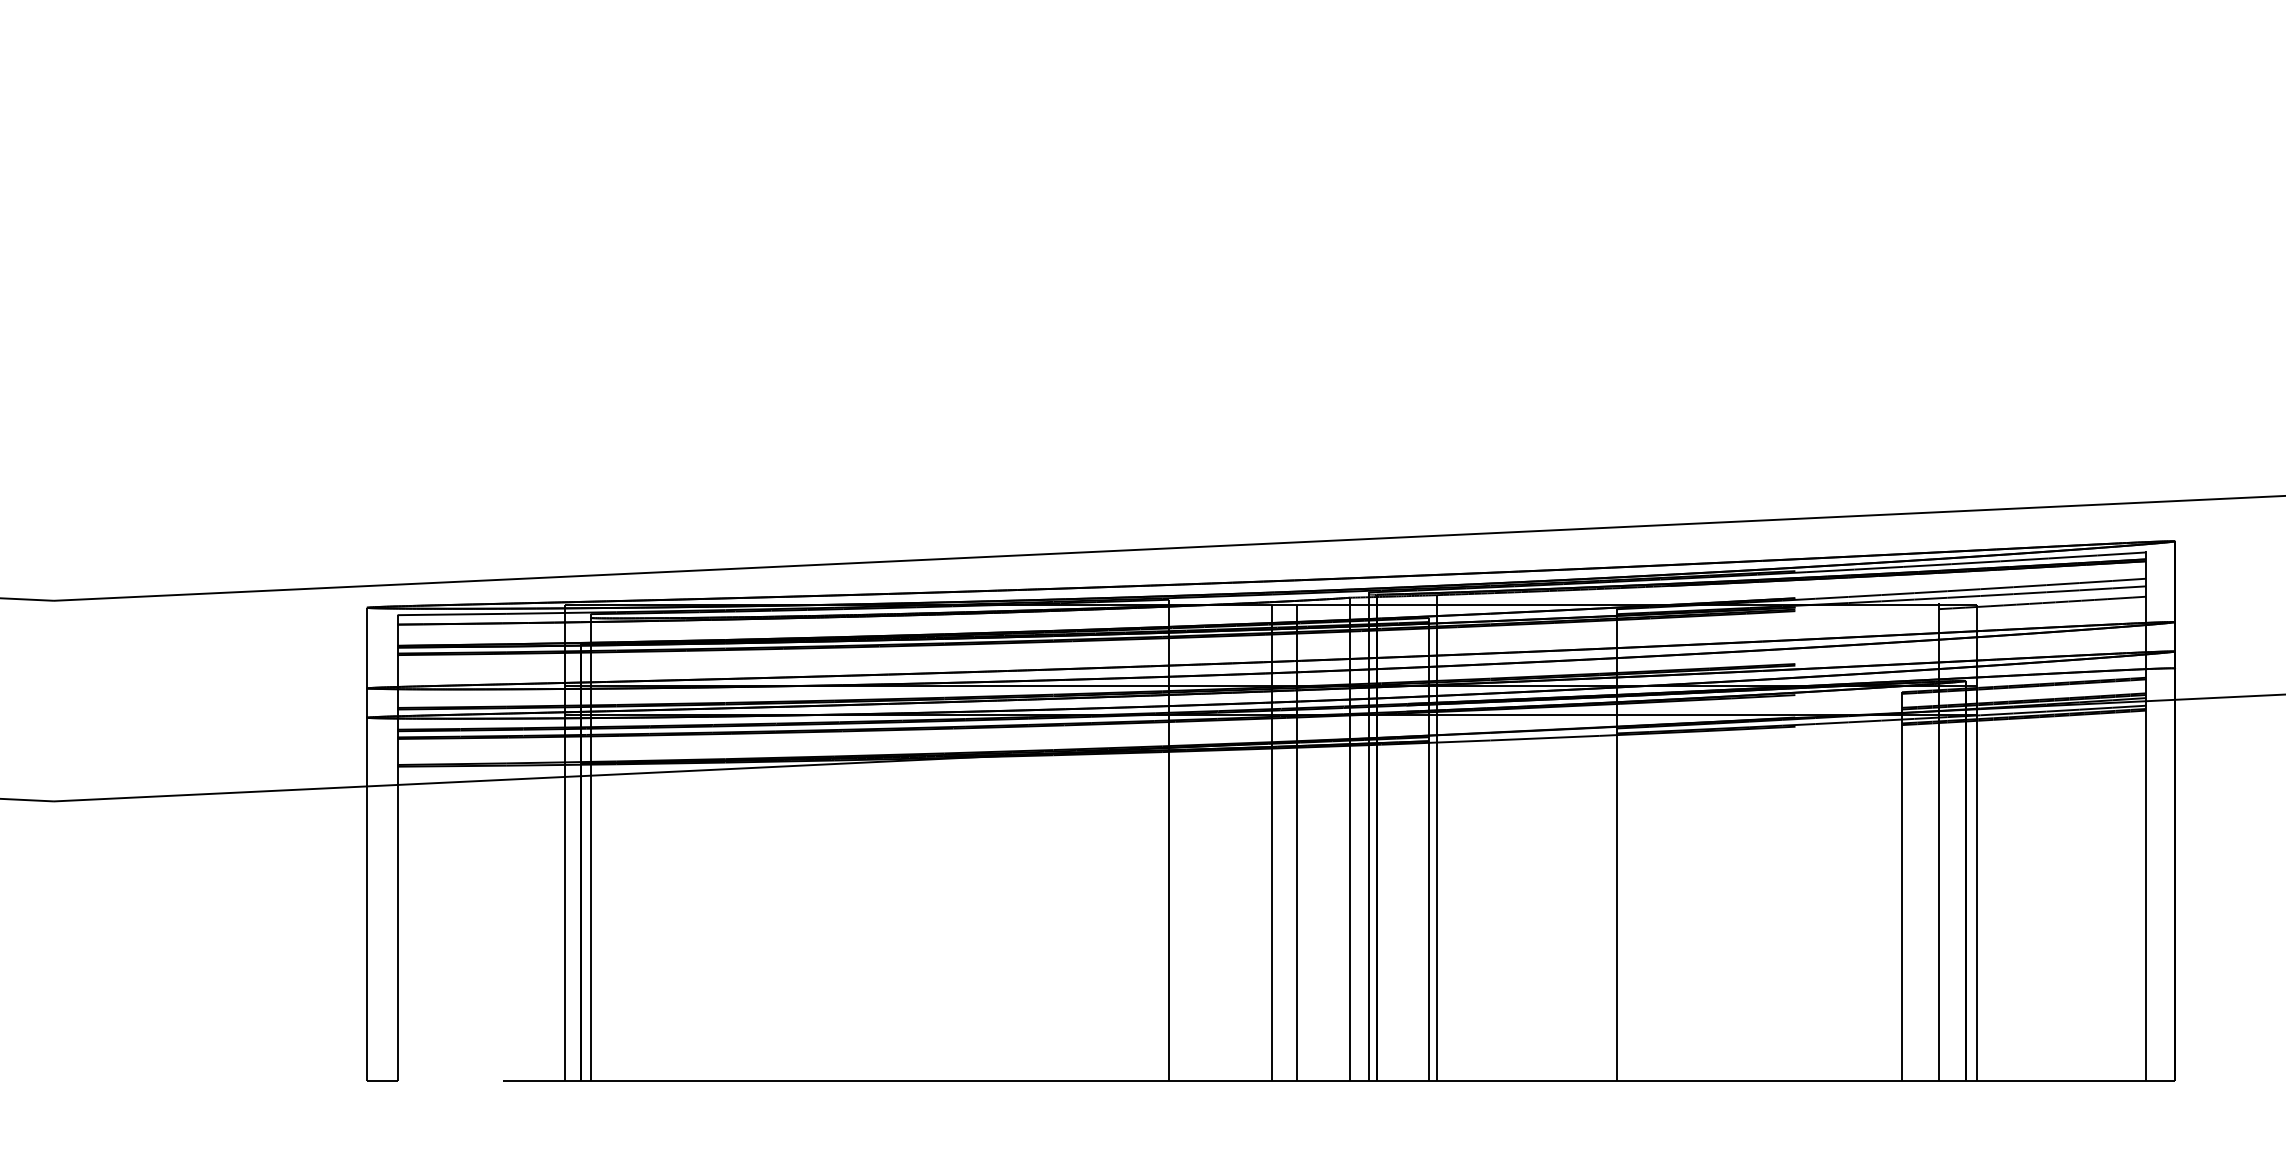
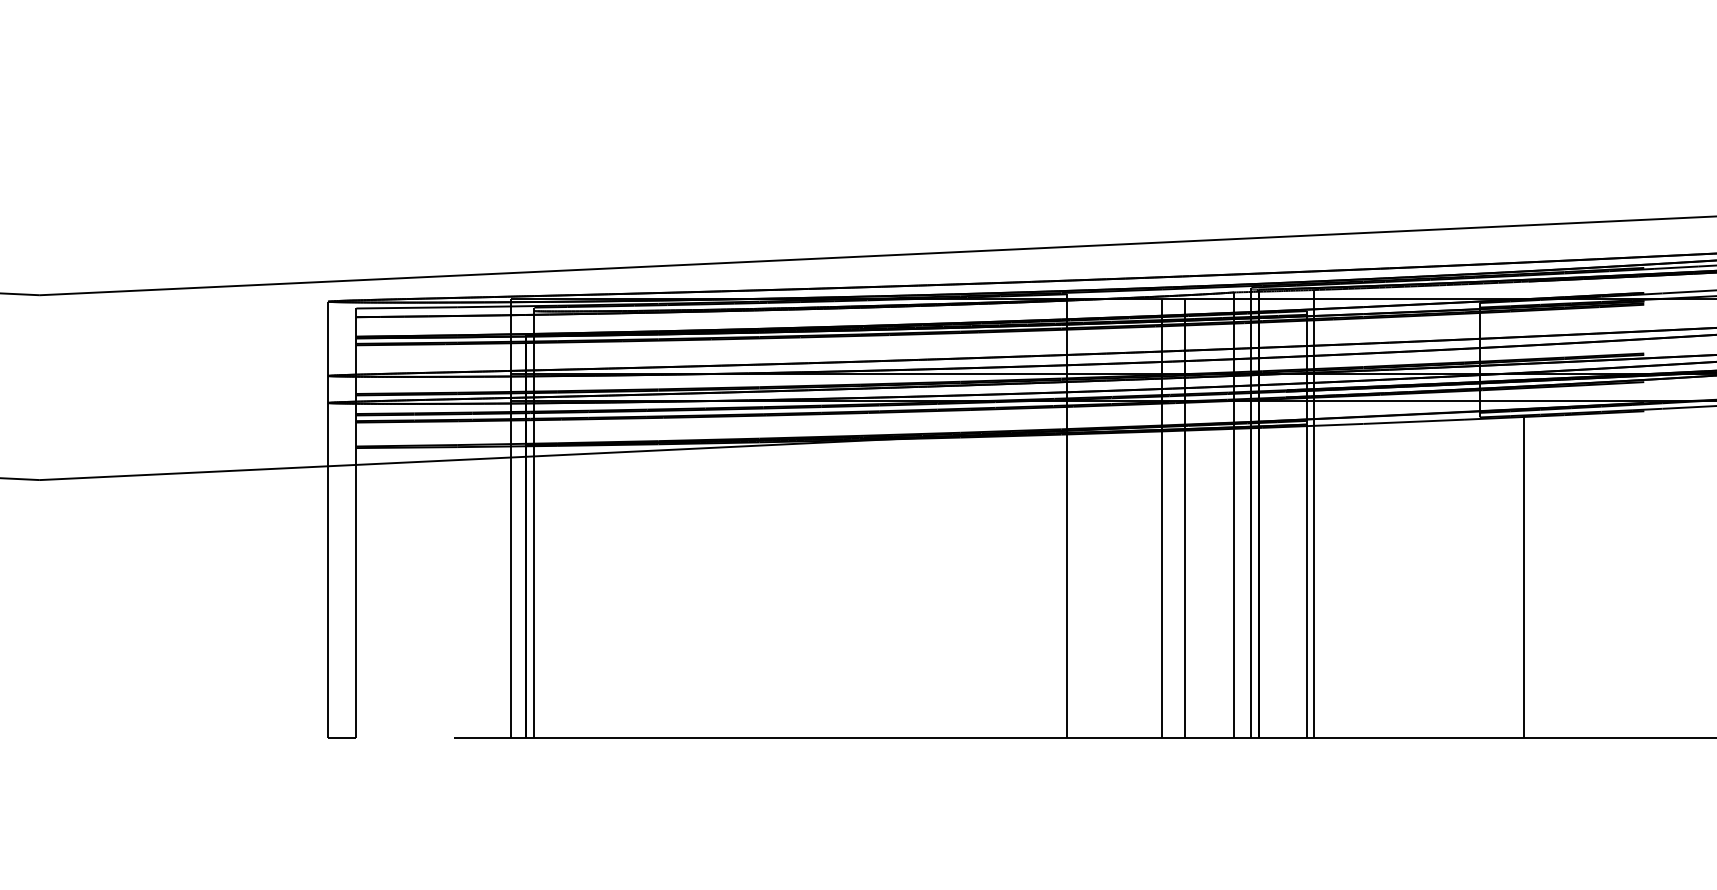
line: (1616, 907) -> (1523, 577), moved

